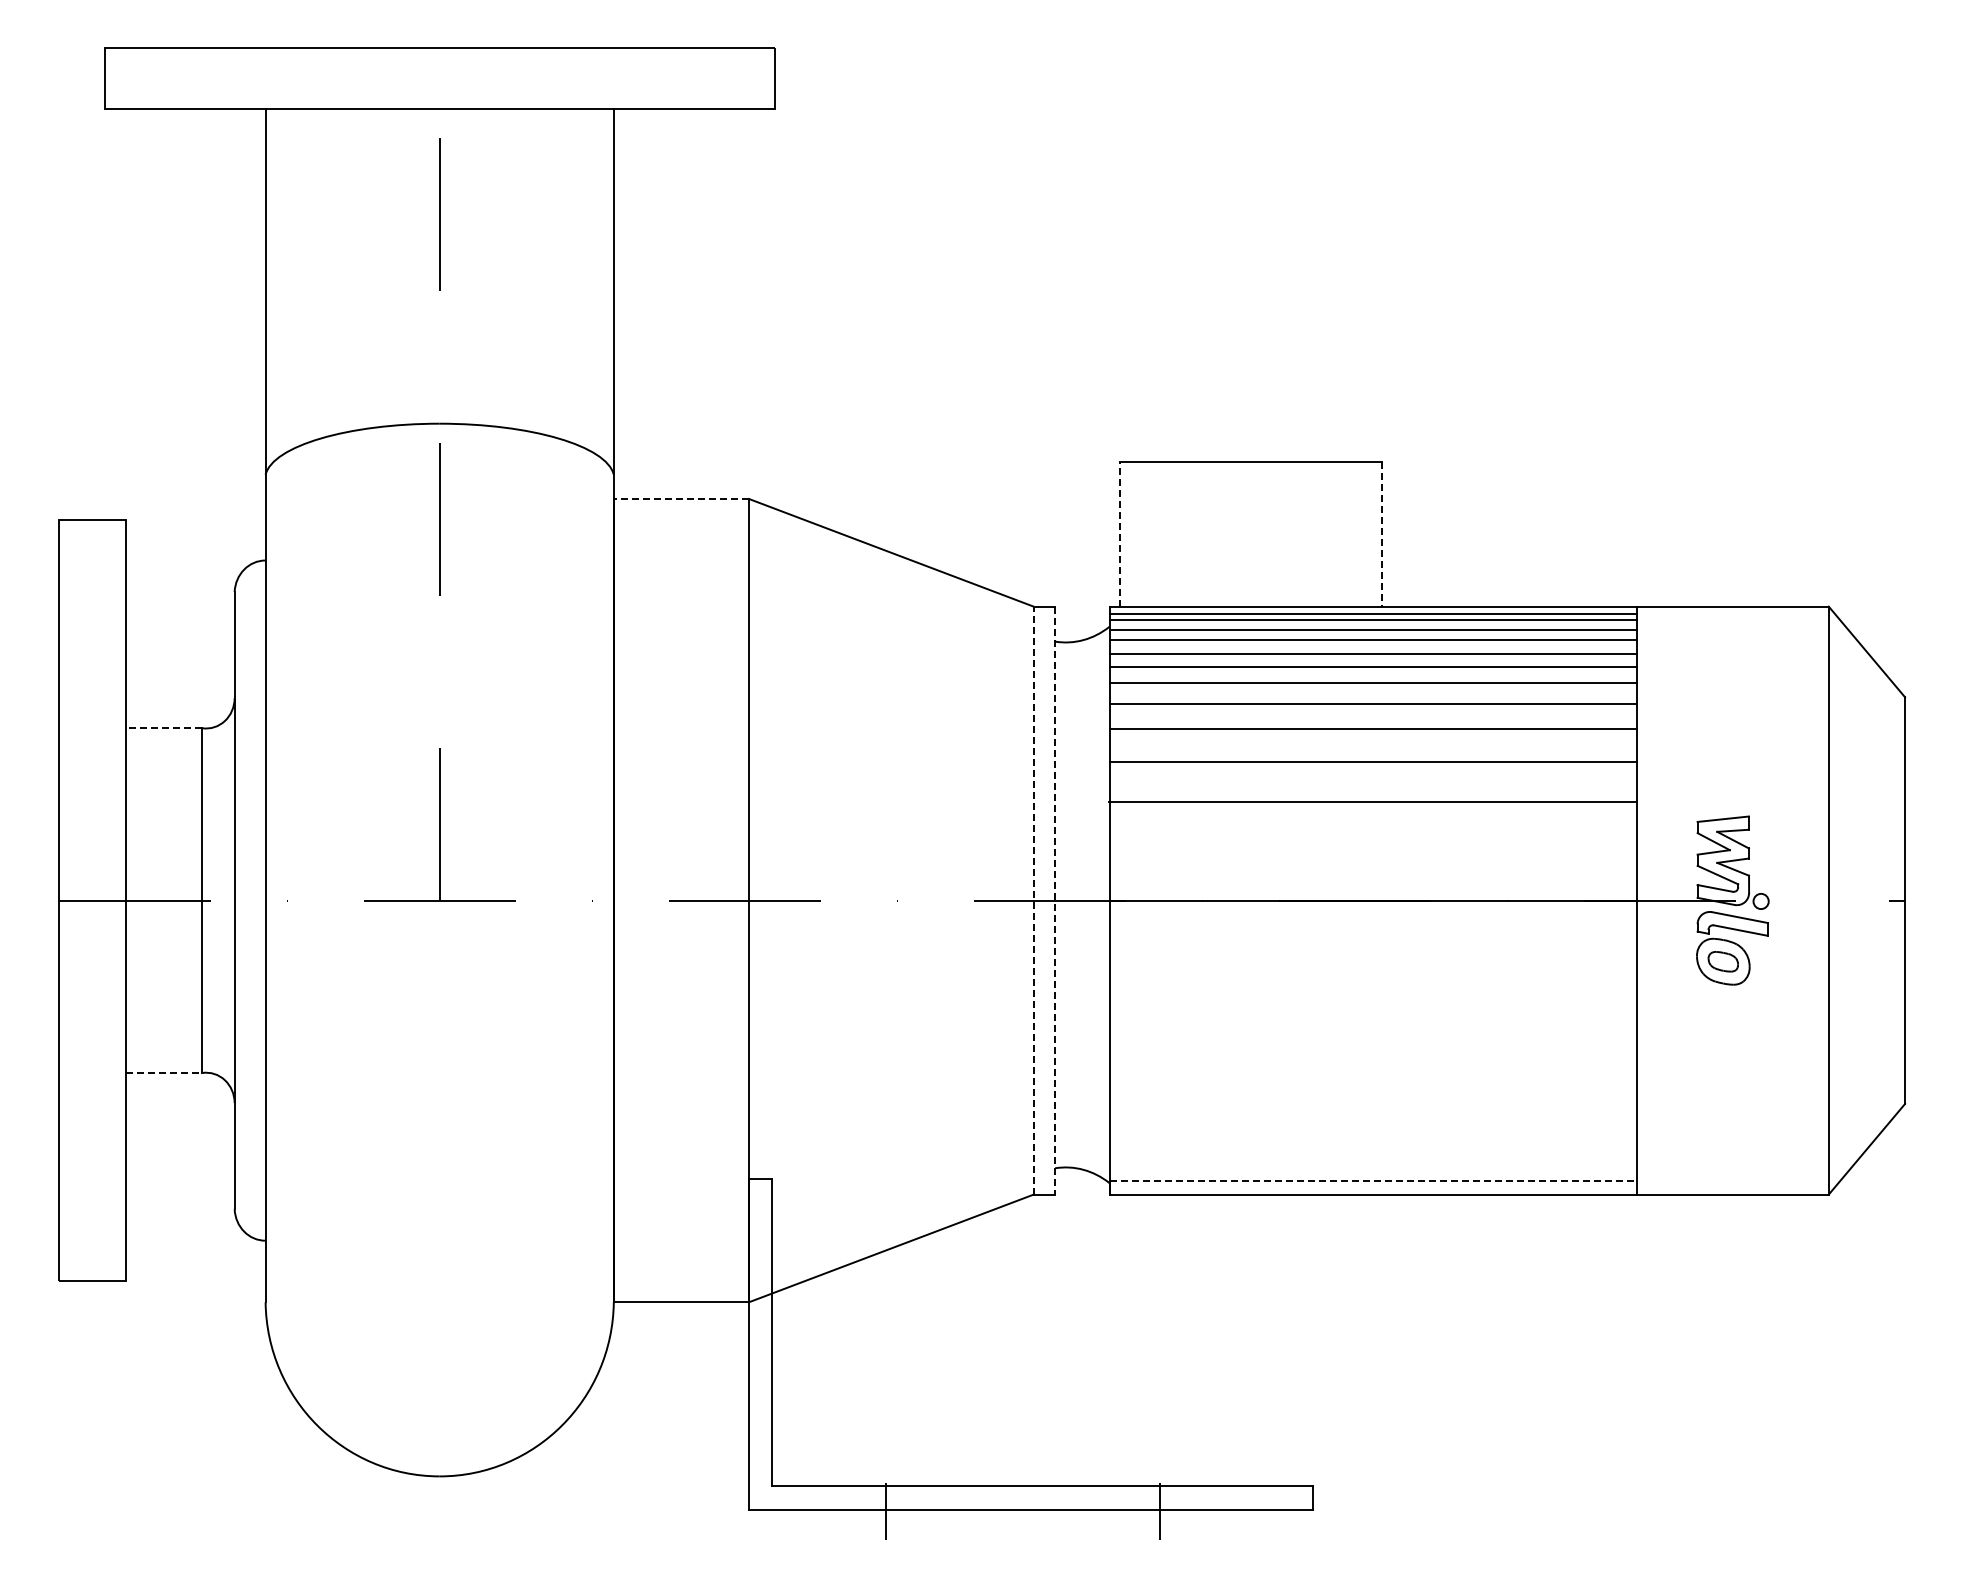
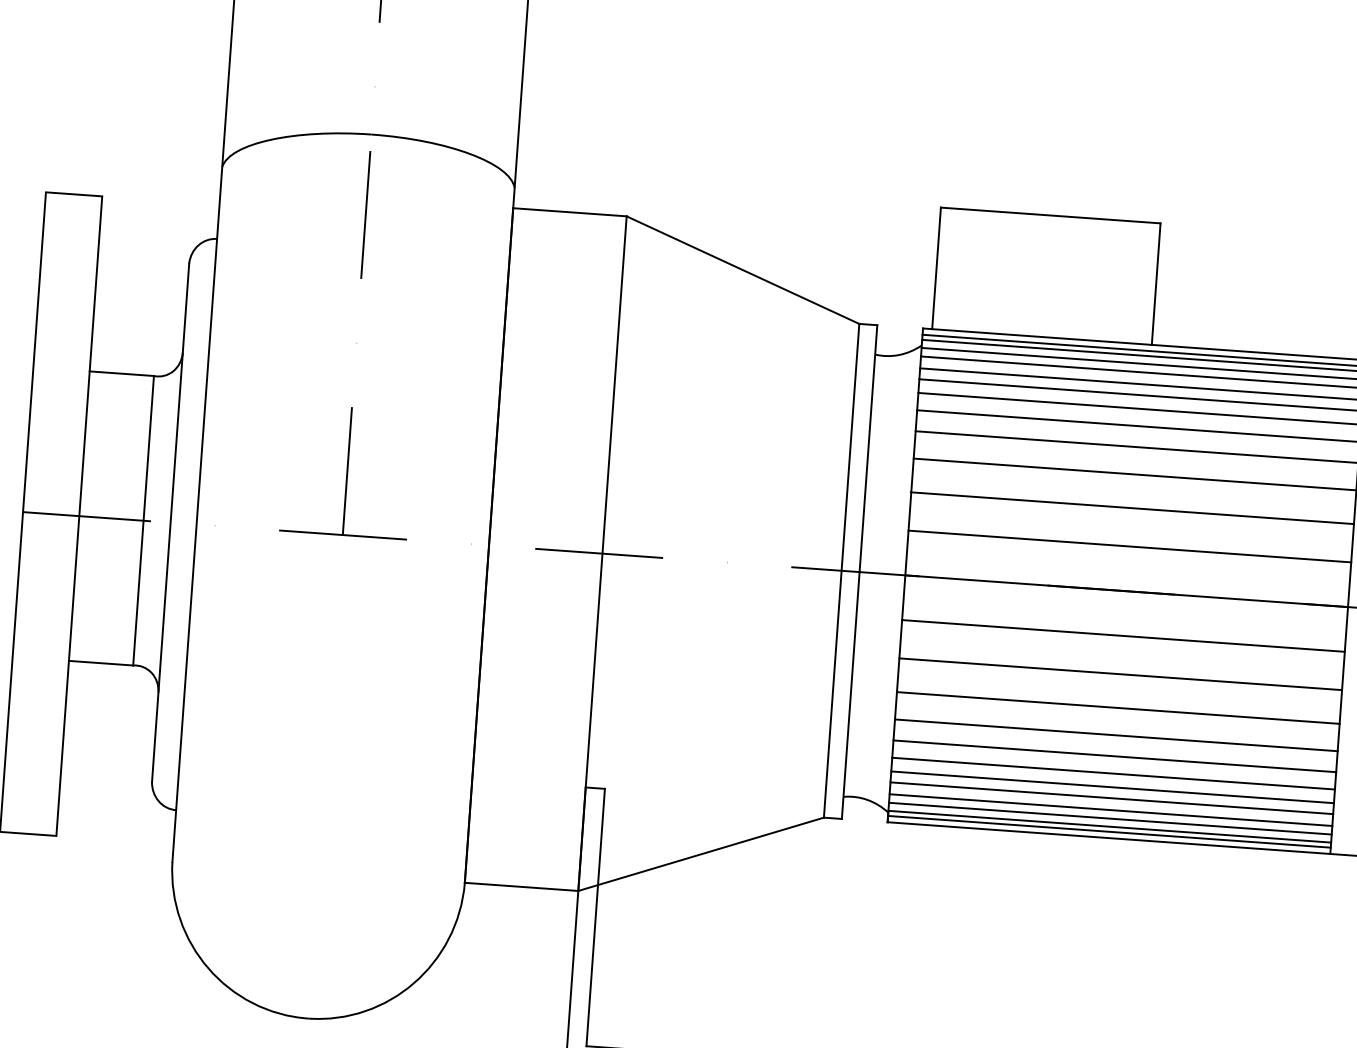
line: (681, 498) -> (570, 211), dashed -> solid
line: (1120, 533) -> (936, 267), dashed -> solid
line: (1382, 534) -> (1156, 284), dashed -> solid
line: (163, 728) -> (121, 373), dashed -> solid
line: (1372, 847) -> (1129, 546), added
line: (1033, 900) -> (841, 570), dashed -> solid
line: (1055, 900) -> (859, 572), dashed -> solid
line: (1372, 953) -> (1122, 635), added
line: (1372, 999) -> (1120, 674), added
line: (1372, 1039) -> (1117, 707), added
line: (164, 1072) -> (101, 662), dashed -> solid
line: (1372, 1072) -> (1115, 735), added
line: (1372, 1097) -> (1114, 756), added
line: (1372, 1117) -> (1113, 773), added
line: (1372, 1134) -> (1112, 787), added
line: (1372, 1147) -> (1111, 798), added
line: (1372, 1161) -> (1110, 810), added
line: (1372, 1171) -> (1109, 818), added
line: (1373, 1181) -> (1110, 827), dashed -> solid
line: (1372, 1187) -> (1108, 832), added

